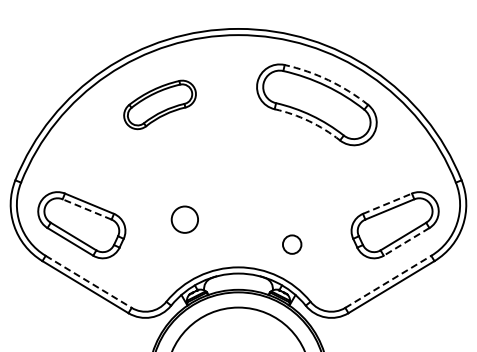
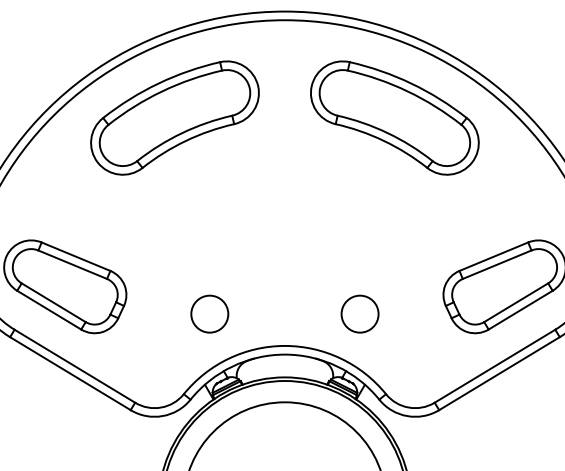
arc: (328, 80) -> (411, 83), dashed -> solid
part: (159, 104) -> (174, 117), size x1.67
arc: (309, 121) -> (384, 141), dashed -> solid
line: (387, 203) -> (493, 256), dashed -> solid
line: (87, 209) -> (73, 264), dashed -> solid
circle: (184, 219) -> (209, 313), moved
line: (406, 241) -> (520, 309), dashed -> solid
circle: (292, 244) -> (360, 313), size x1.43
line: (388, 281) -> (495, 365), dashed -> solid
line: (89, 282) -> (76, 367), dashed -> solid

